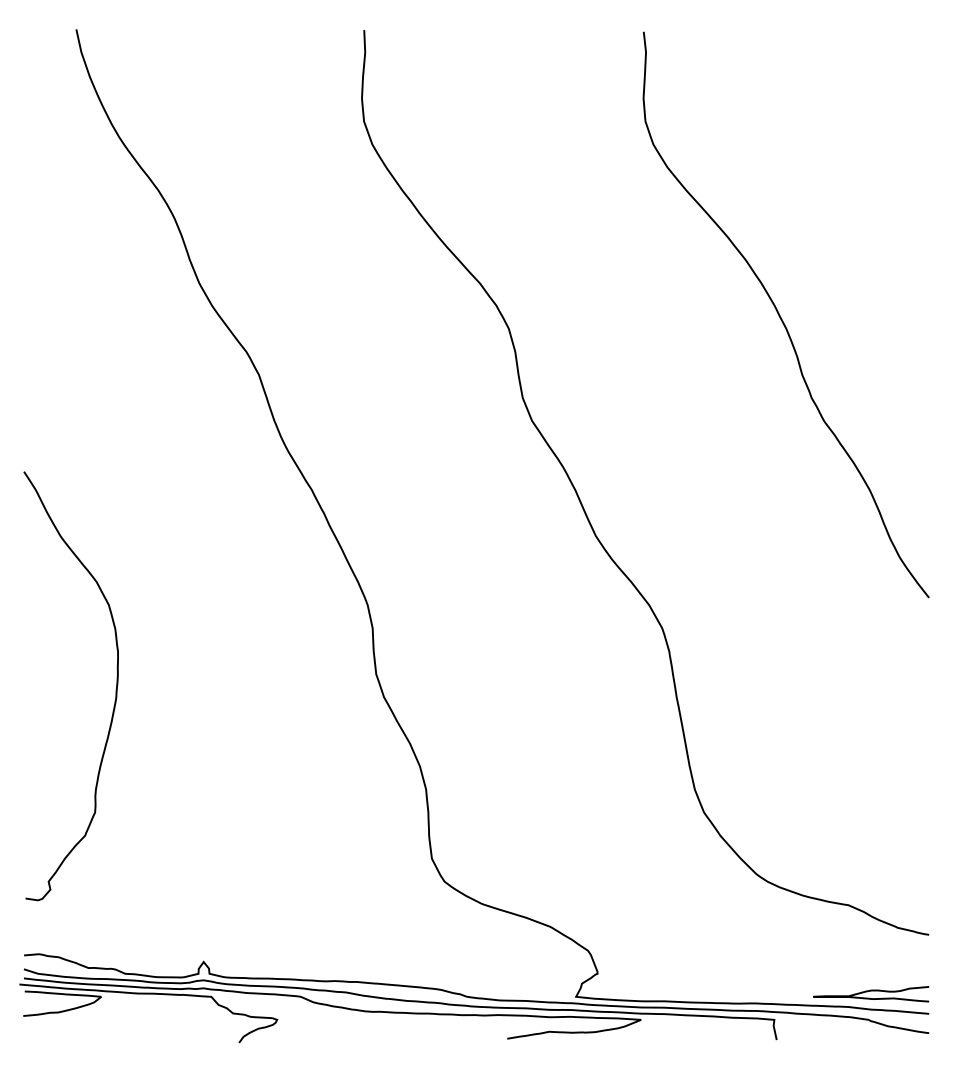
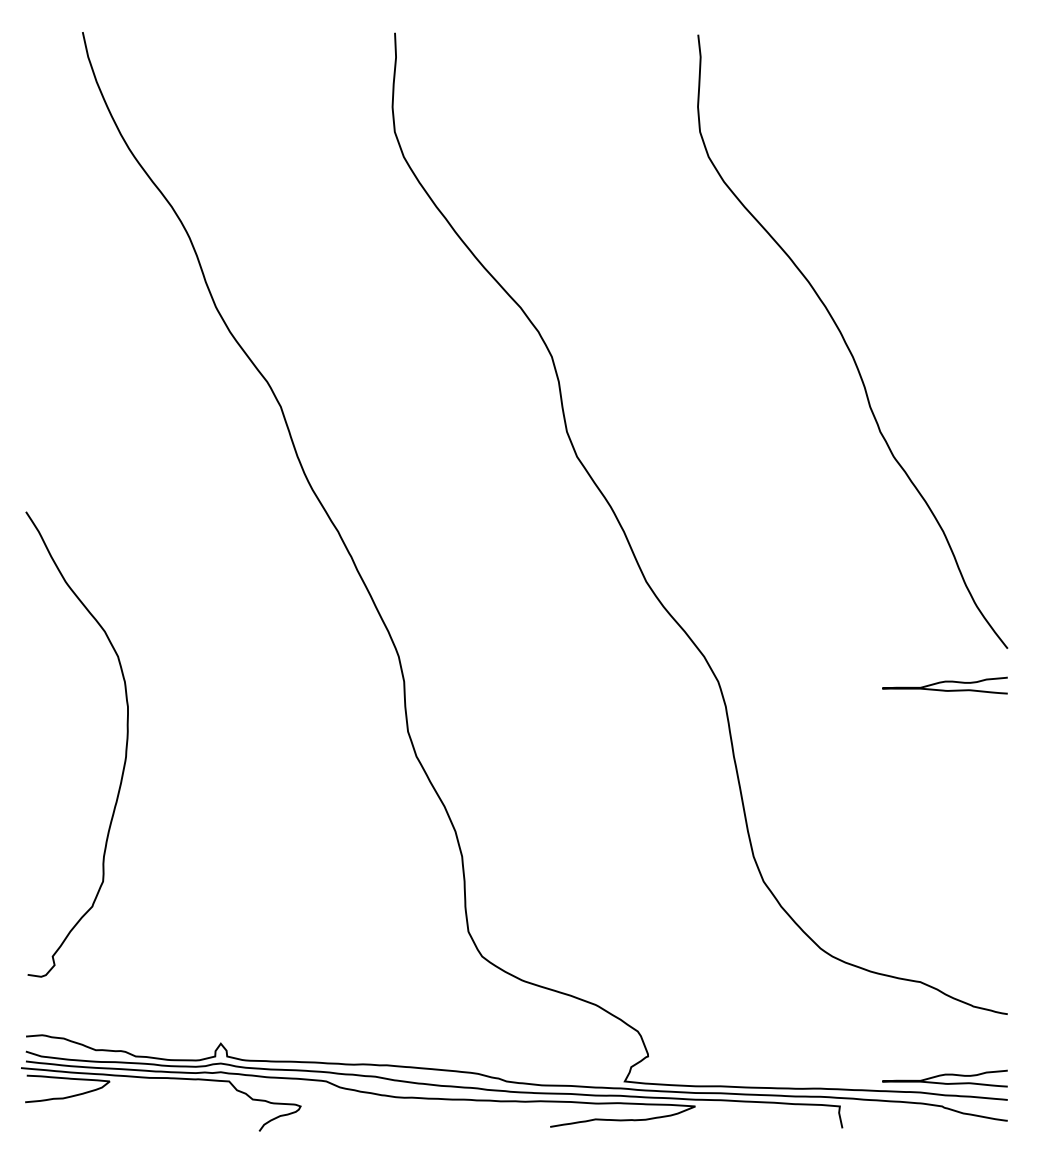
curve: (870, 629) -> (944, 682), added

